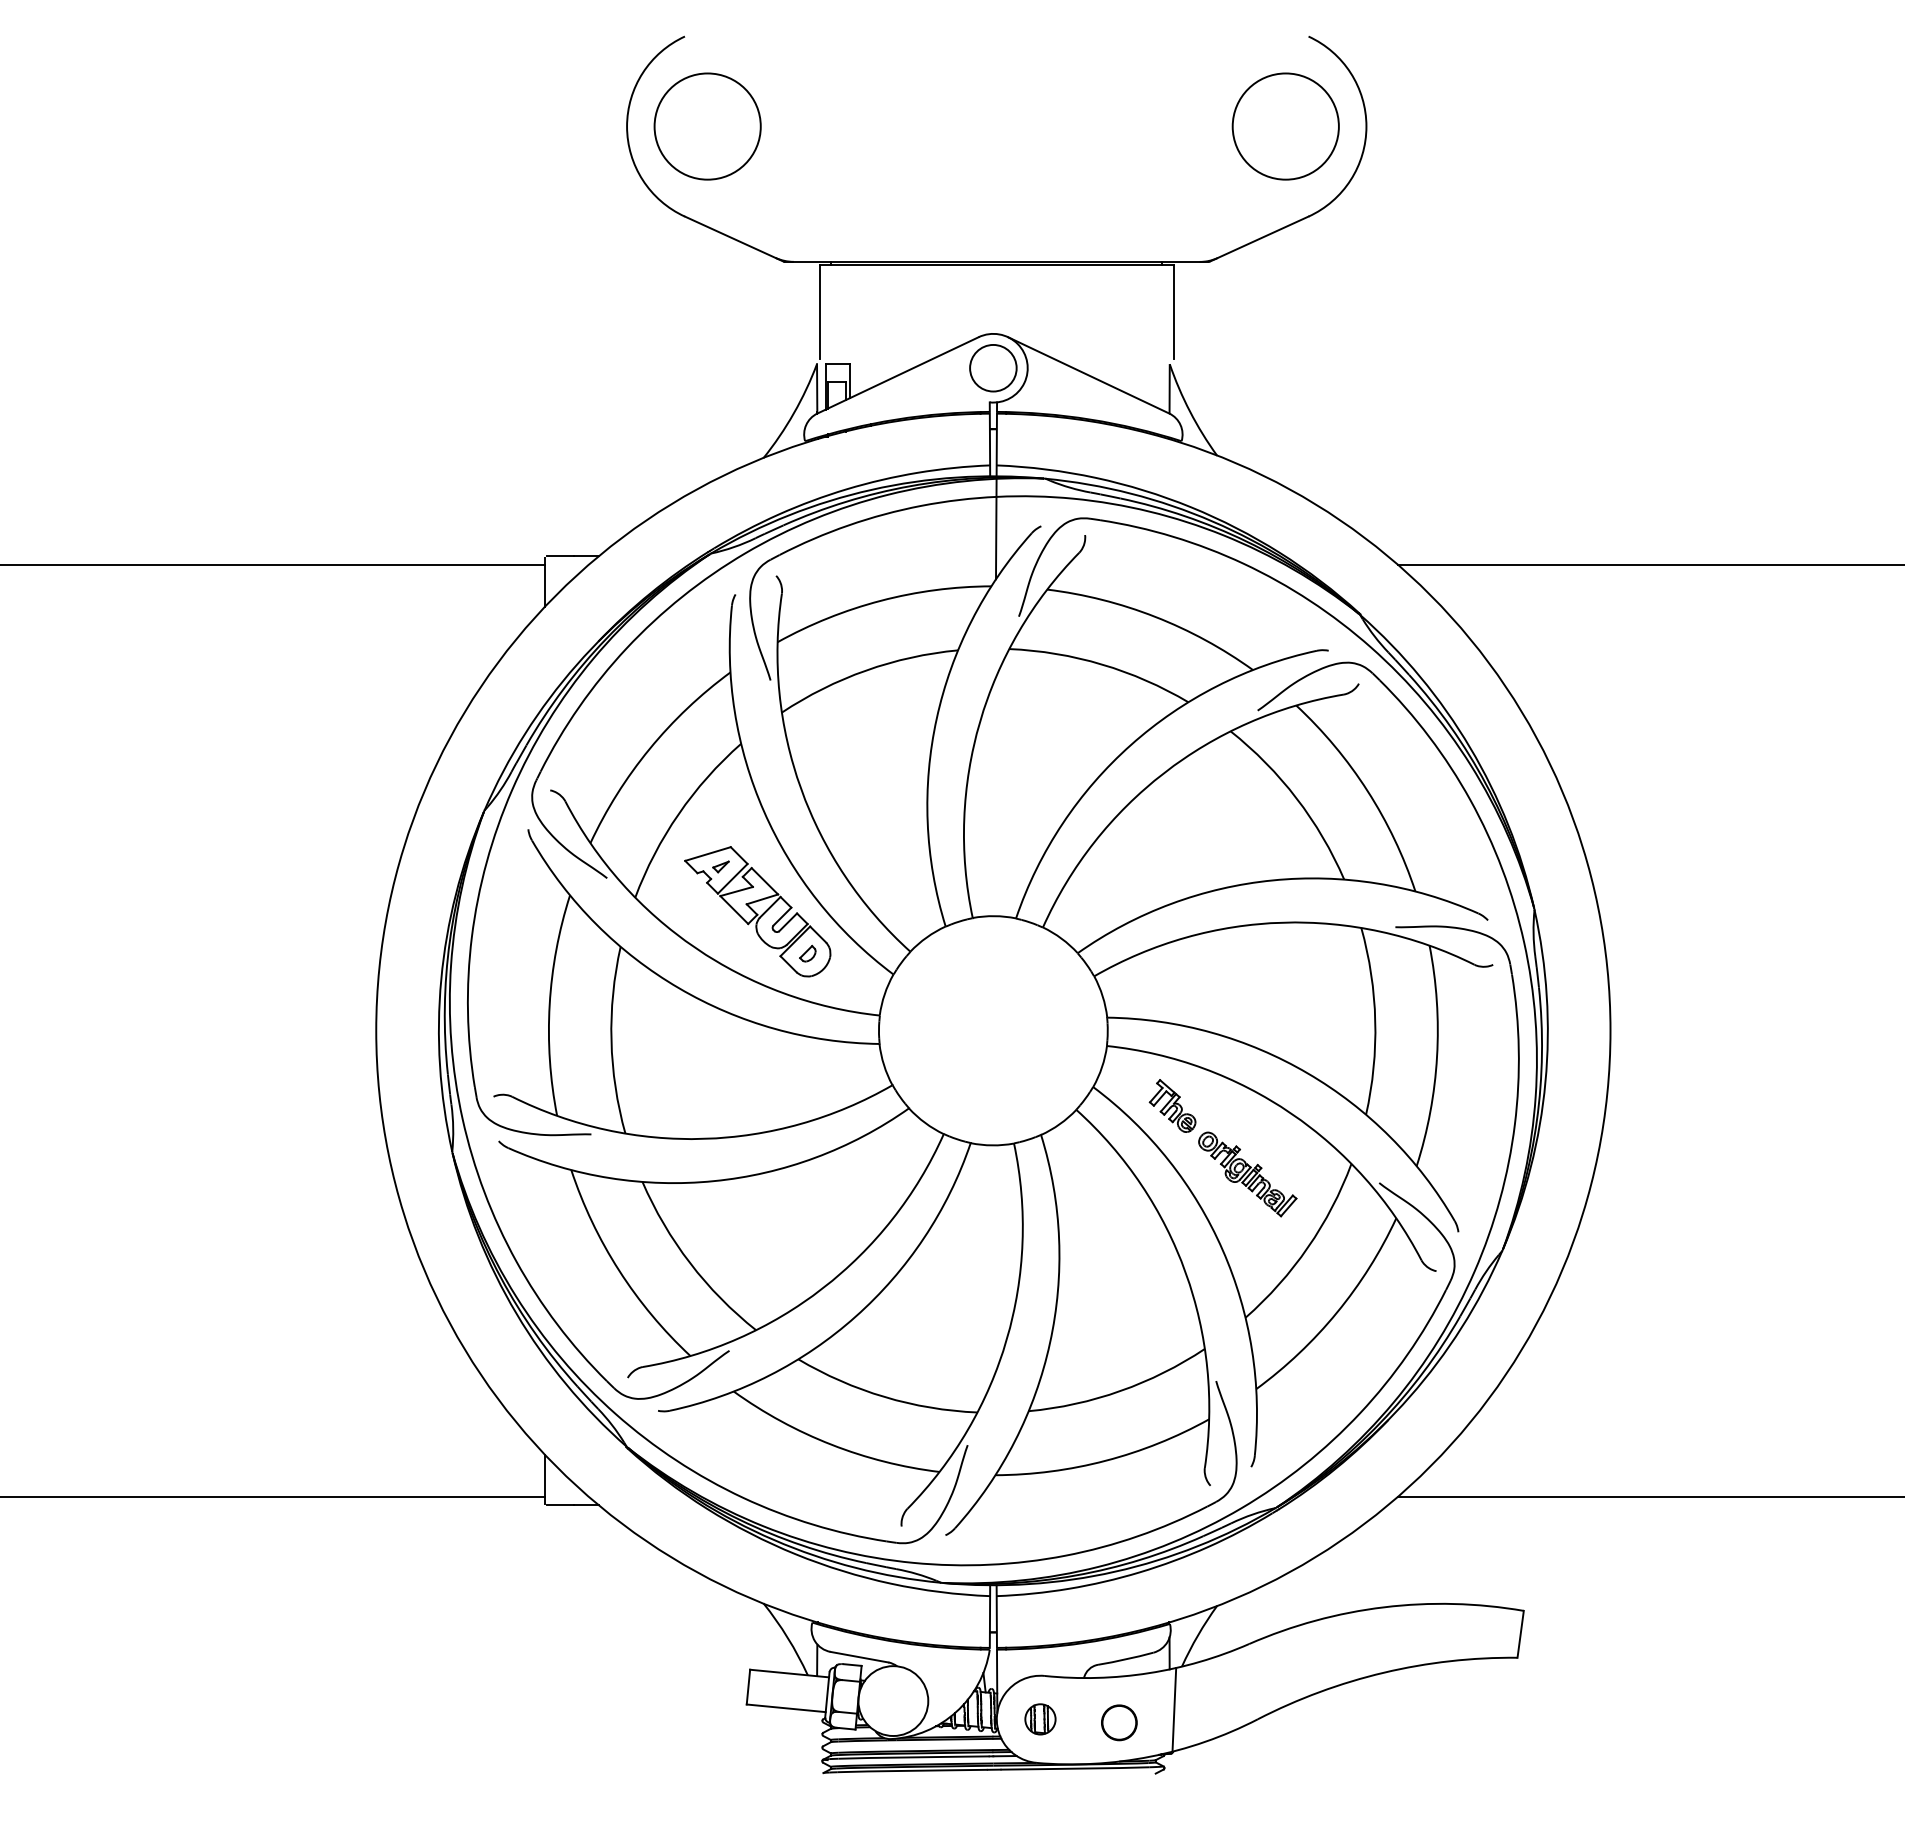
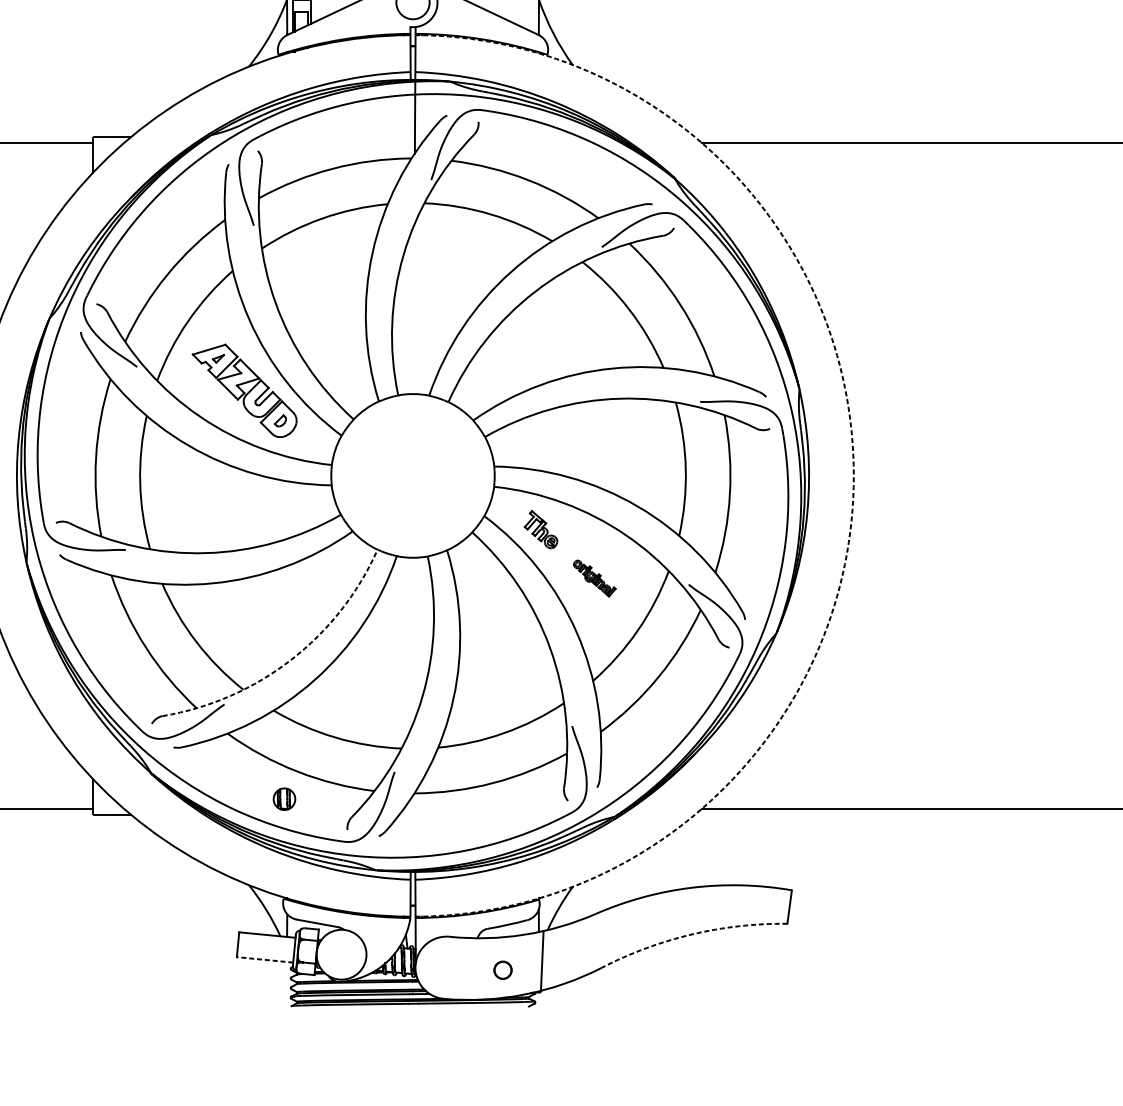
arc: (1610, 1030) -> (853, 475), solid -> dashed
part: (1247, 1174) -> (594, 578), size x0.6
arc: (822, 1288) -> (290, 660), solid -> dashed
arc: (1383, 1672) -> (691, 934), solid -> dashed
line: (786, 1708) -> (265, 960), solid -> dashed
part: (1040, 1719) -> (284, 799), moved
part: (1119, 1722) -> (503, 970), size x0.7

